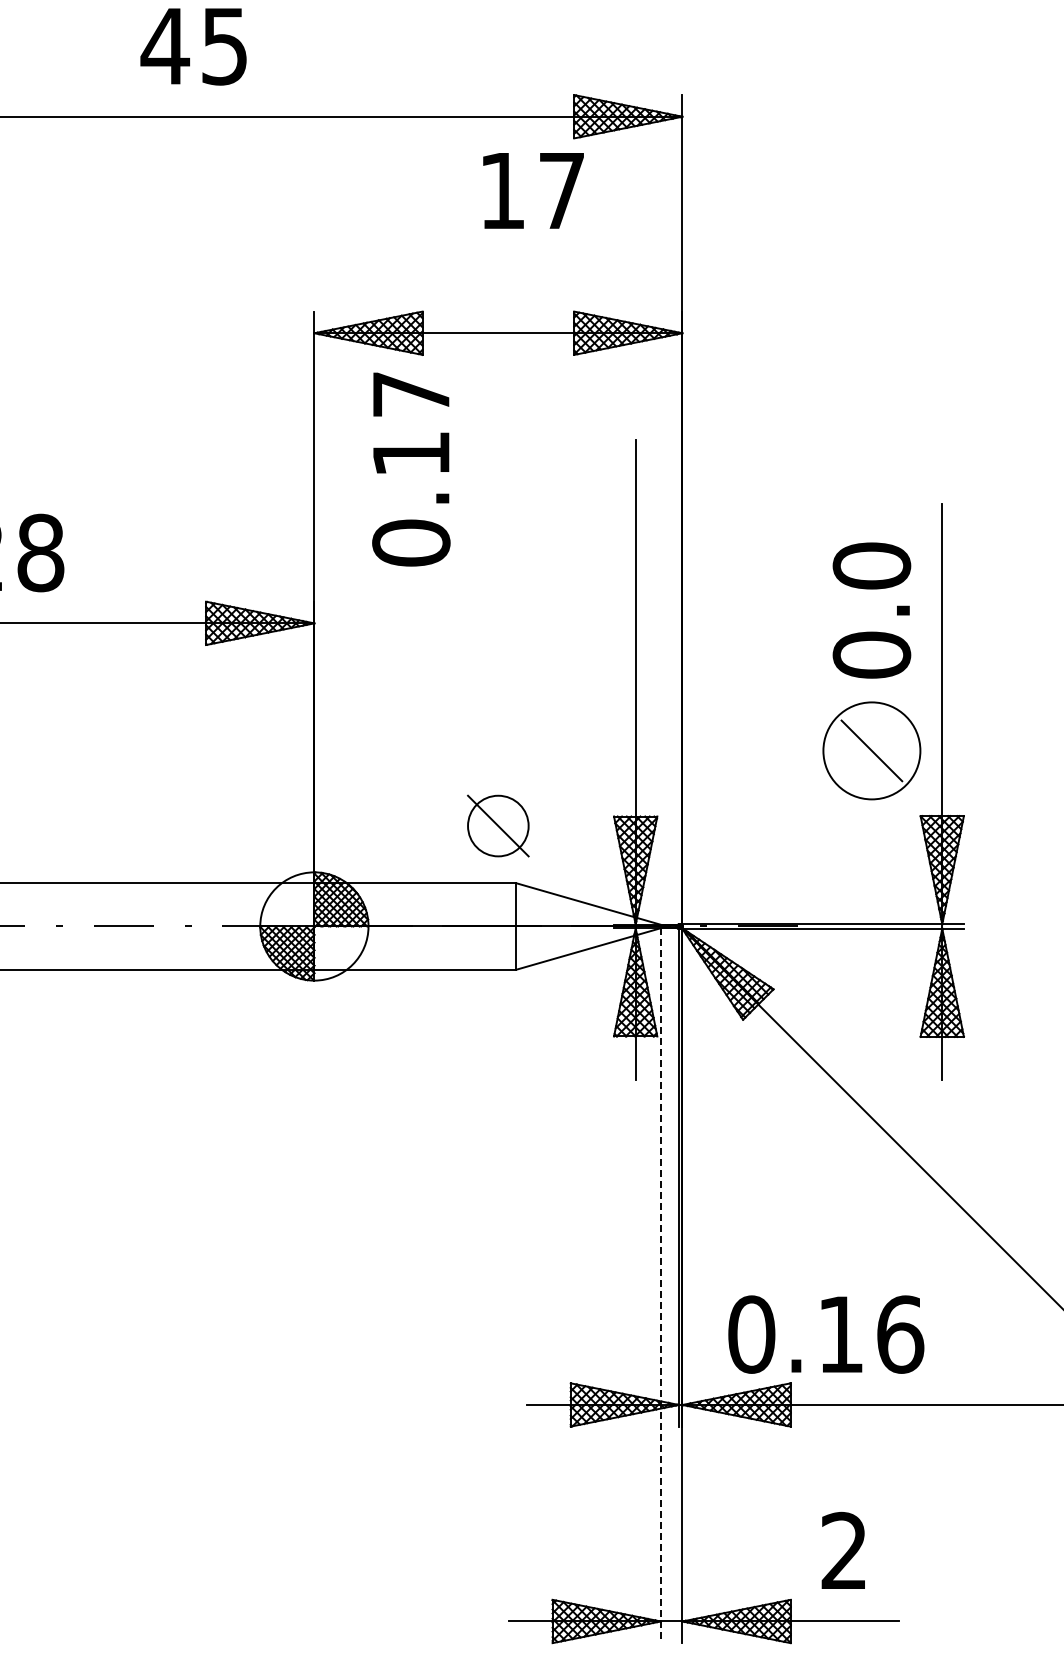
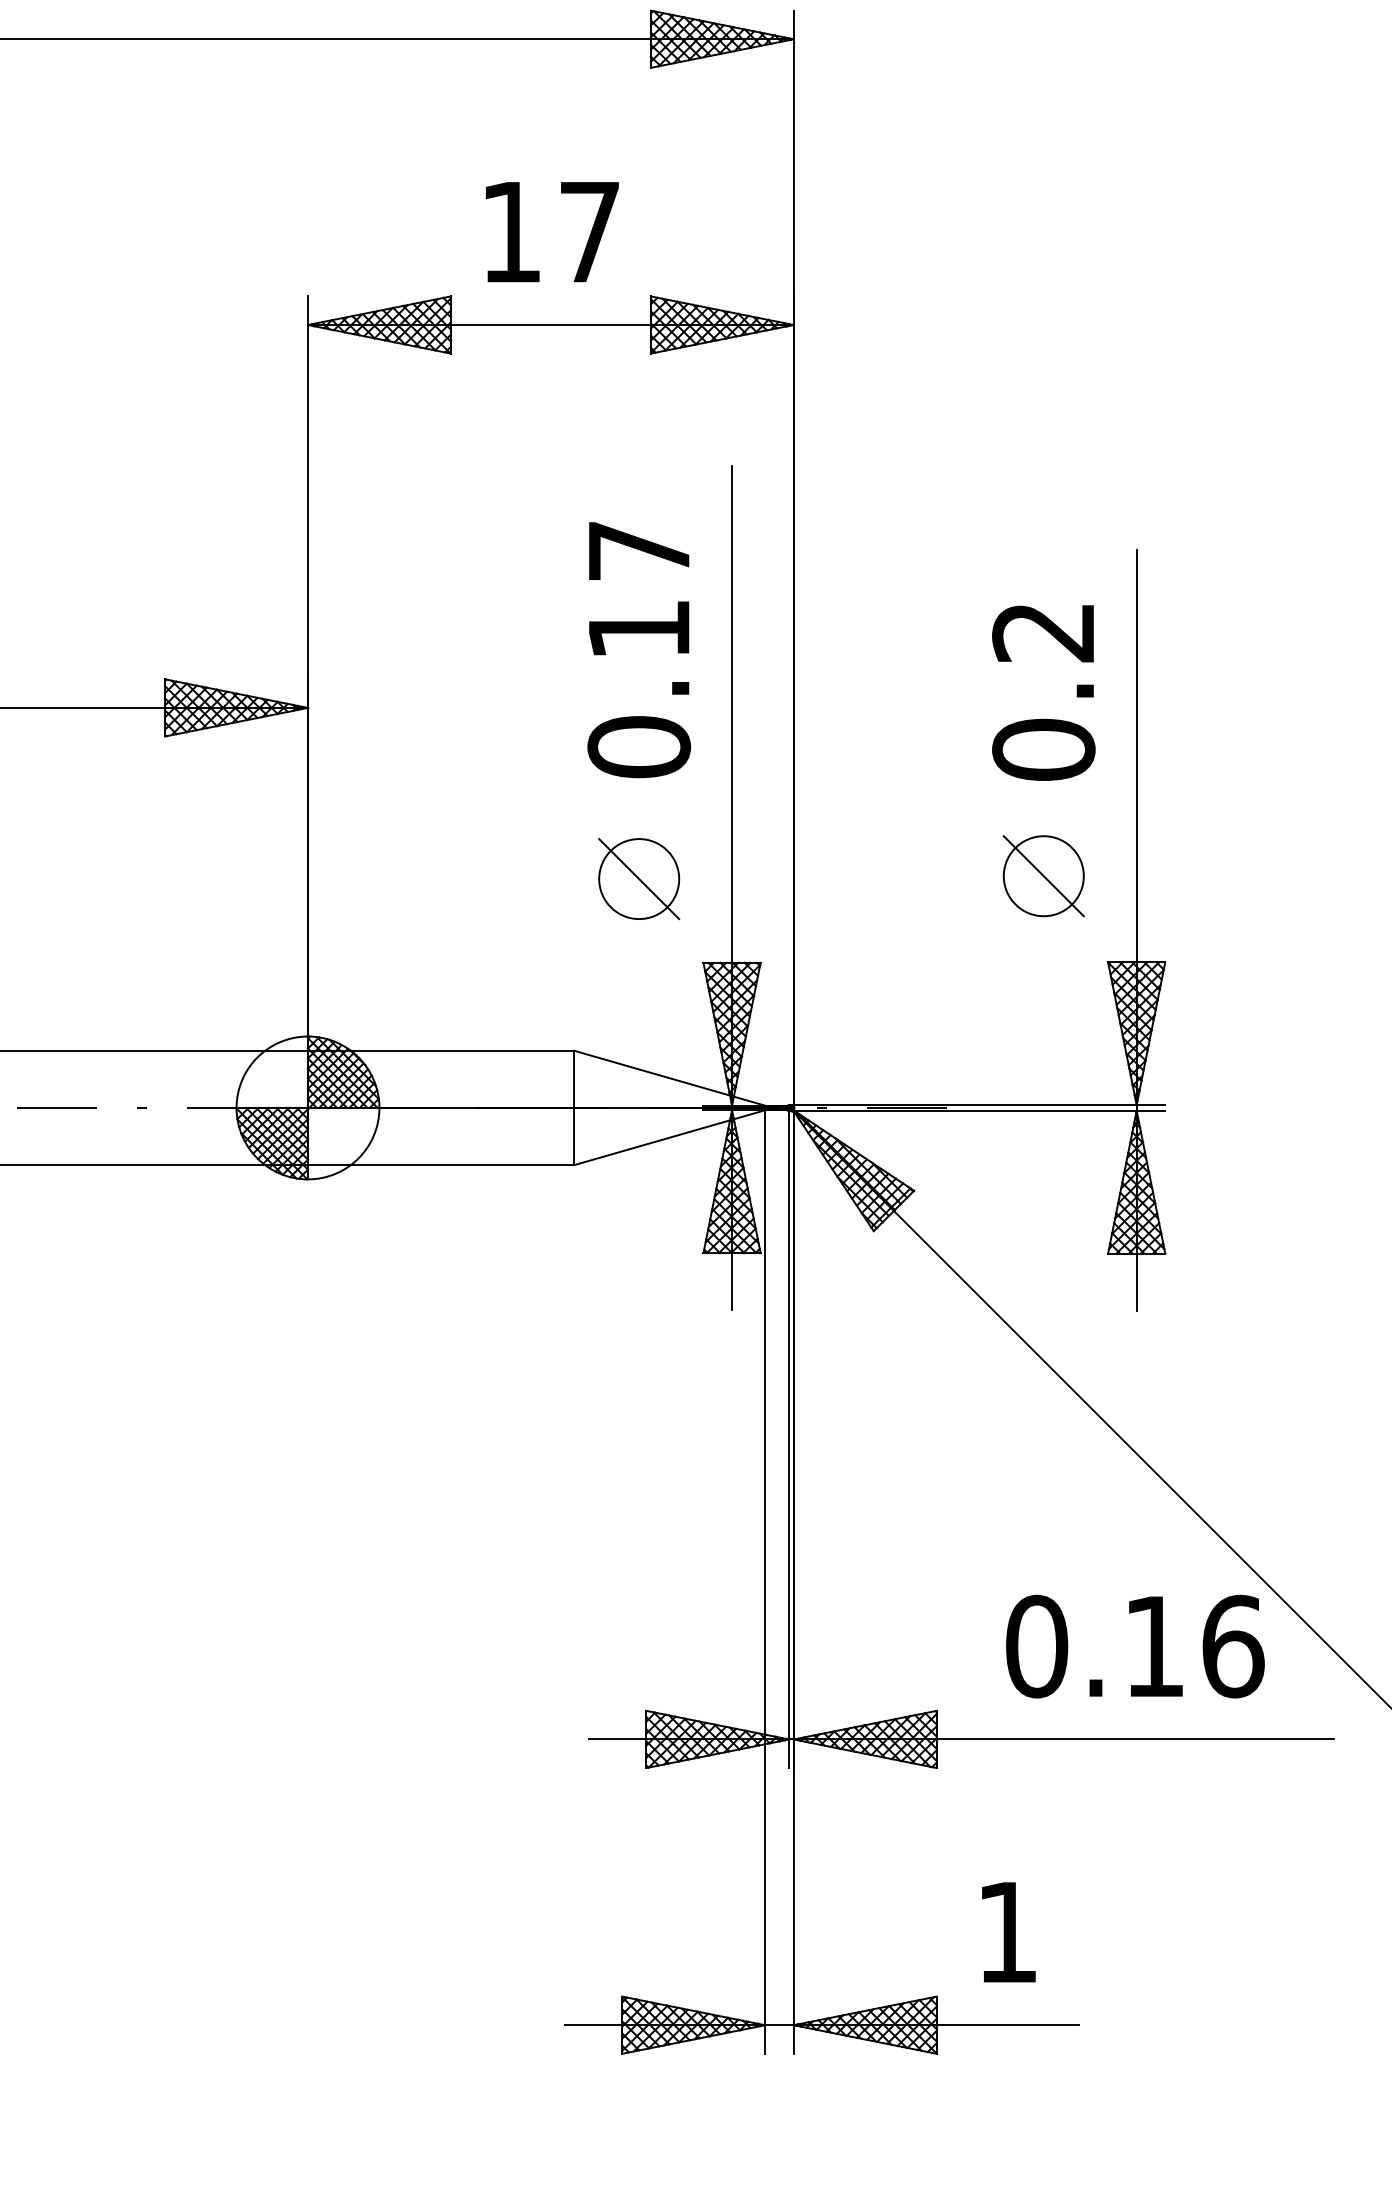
text: (533, 190) -> (552, 231), moved
text: (411, 469) -> (639, 650), moved
text: (871, 565) -> (1043, 631), 0.0 -> 0.2
circle: (871, 750) -> (1043, 875), size x0.62
part: (498, 825) -> (639, 878), moved
line: (660, 1286) -> (764, 1583), dashed -> solid
text: (826, 1334) -> (1135, 1646), moved
text: (843, 1549) -> (1006, 1930), 2 -> 1

